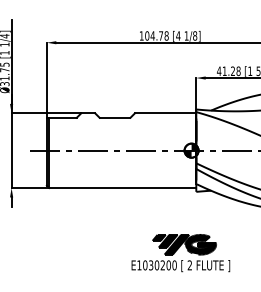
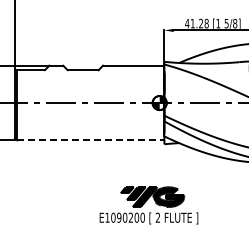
line: (122, 188) -> (90, 140), solid -> dashed
text: (150, 265) -> (118, 217), E1030200 -> E1090200

